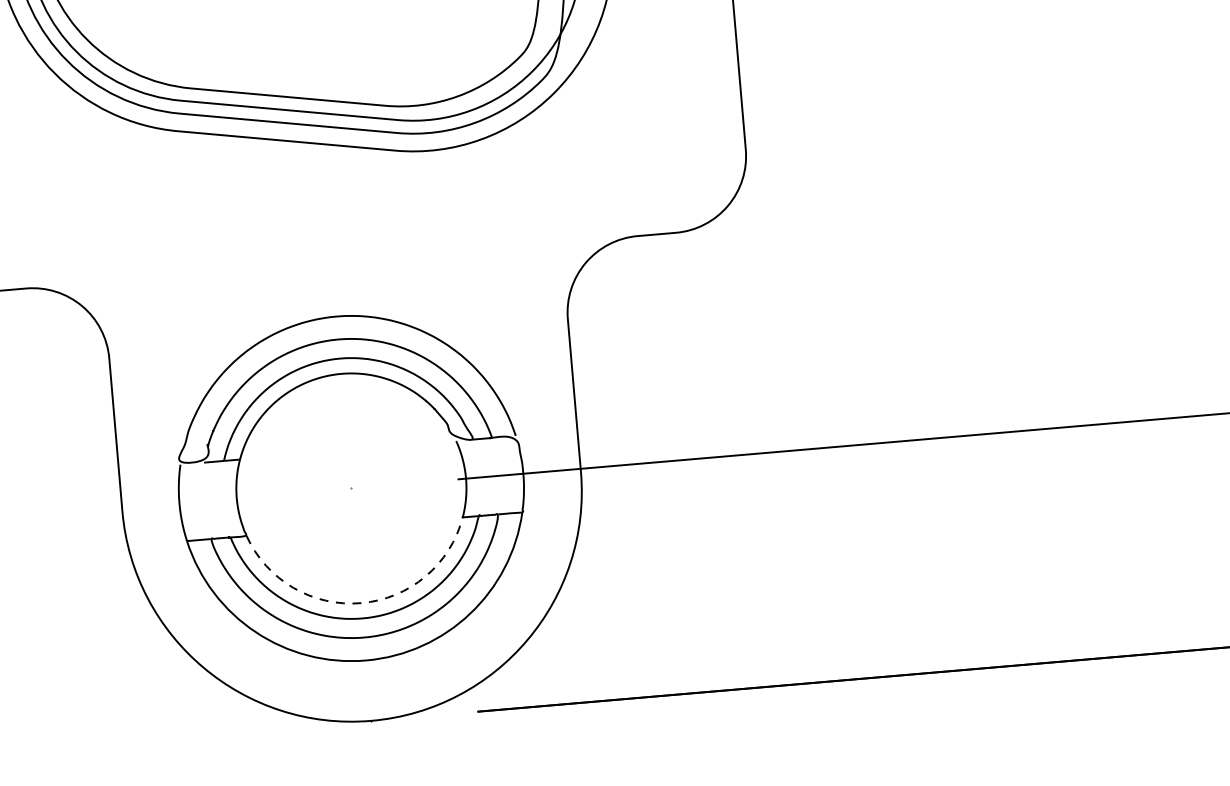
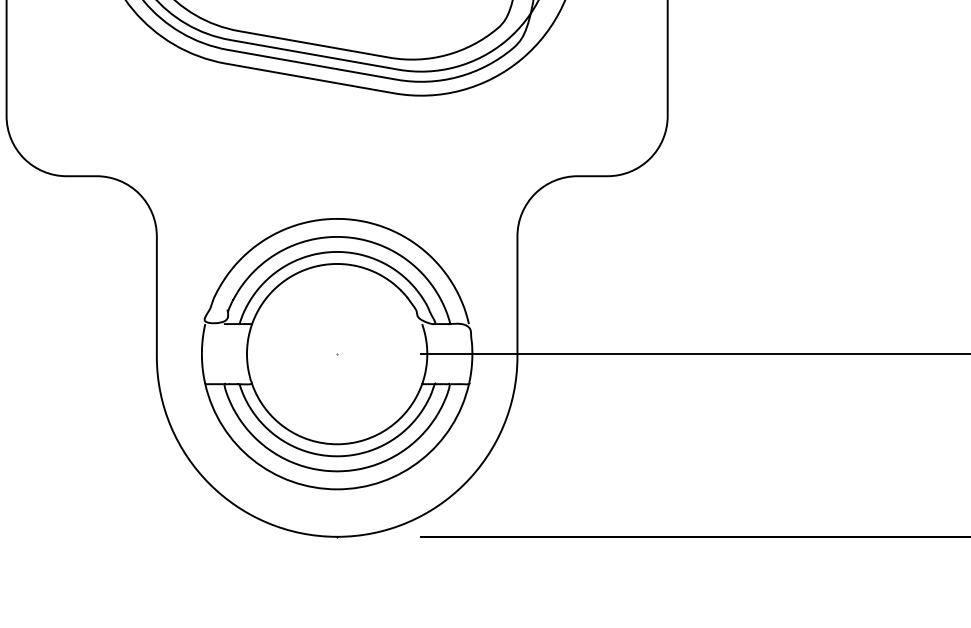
line: (361, 603) -> (337, 444), dashed -> solid

